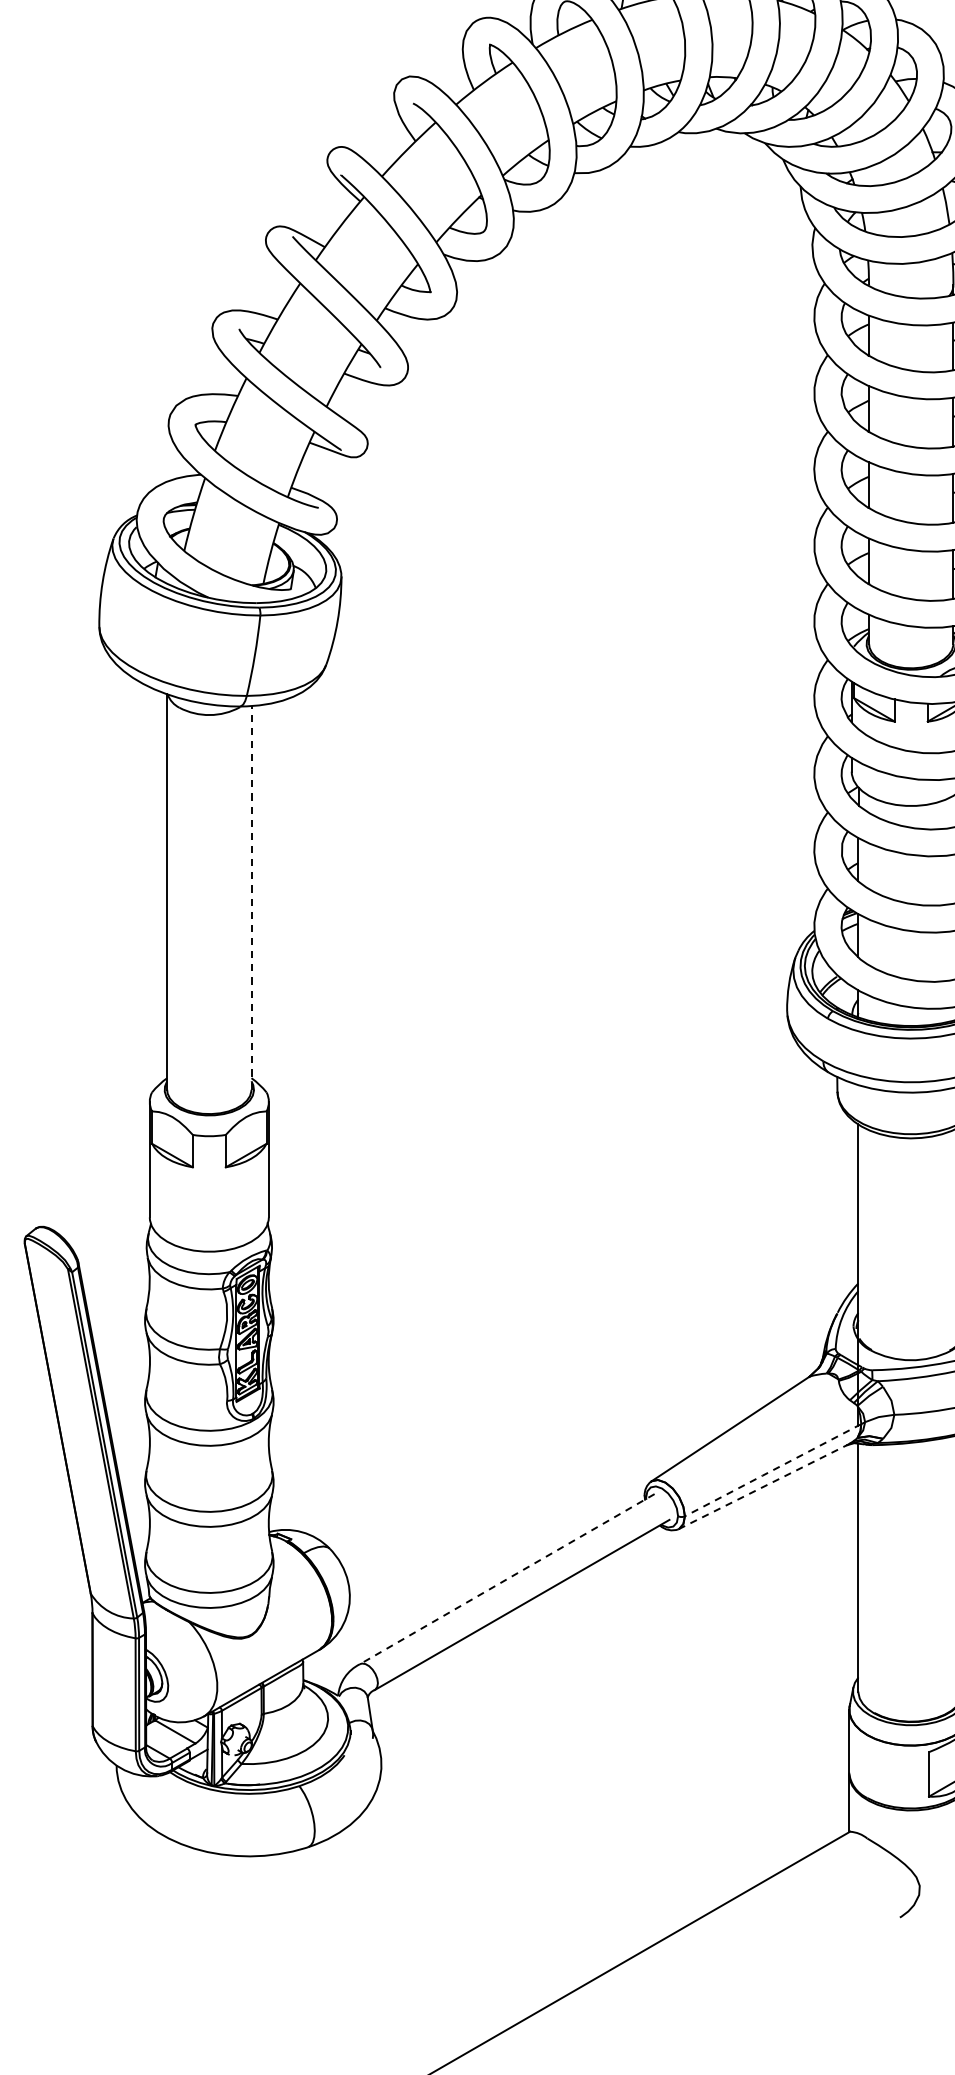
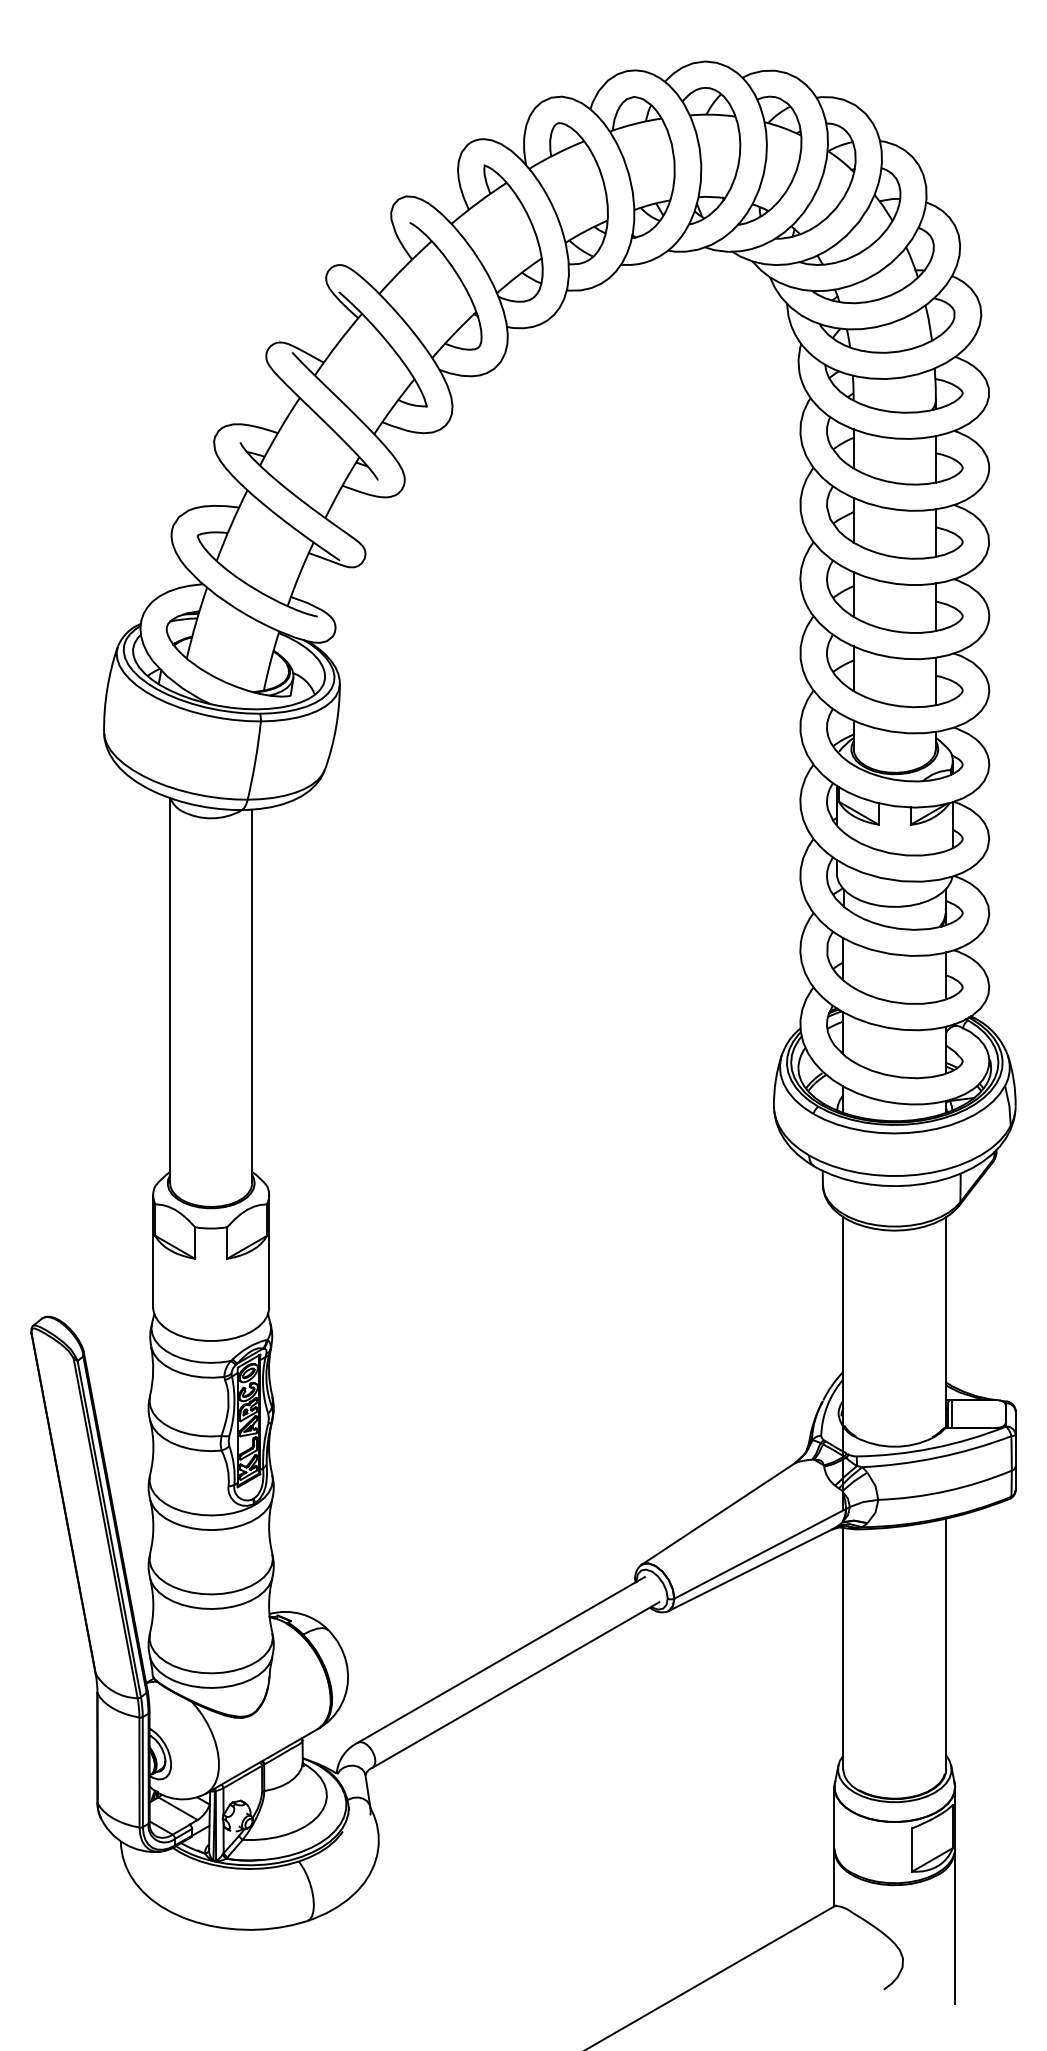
line: (251, 897) -> (252, 996), dashed -> solid
line: (772, 1470) -> (759, 1554), dashed -> solid
line: (763, 1487) -> (750, 1570), dashed -> solid
line: (507, 1578) -> (501, 1659), dashed -> solid

